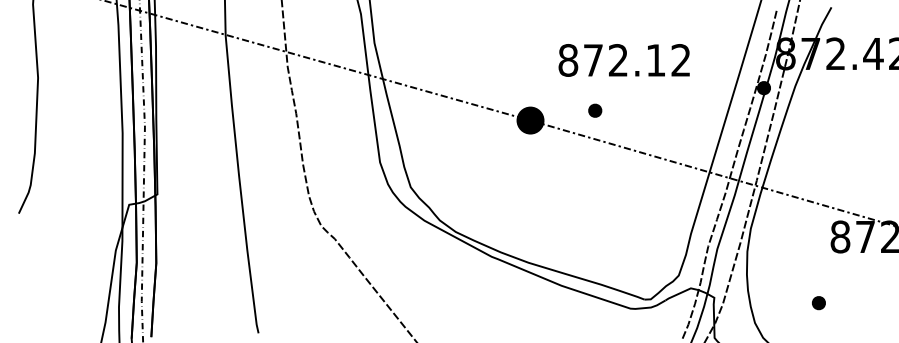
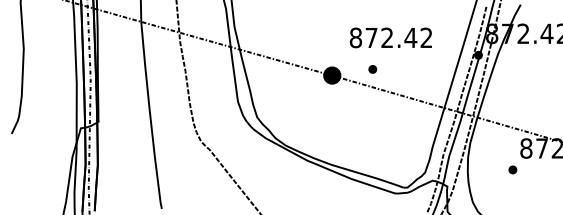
text: (655, 59) -> (410, 37), 872.12 -> 872.42
part: (818, 302) -> (512, 169), moved

